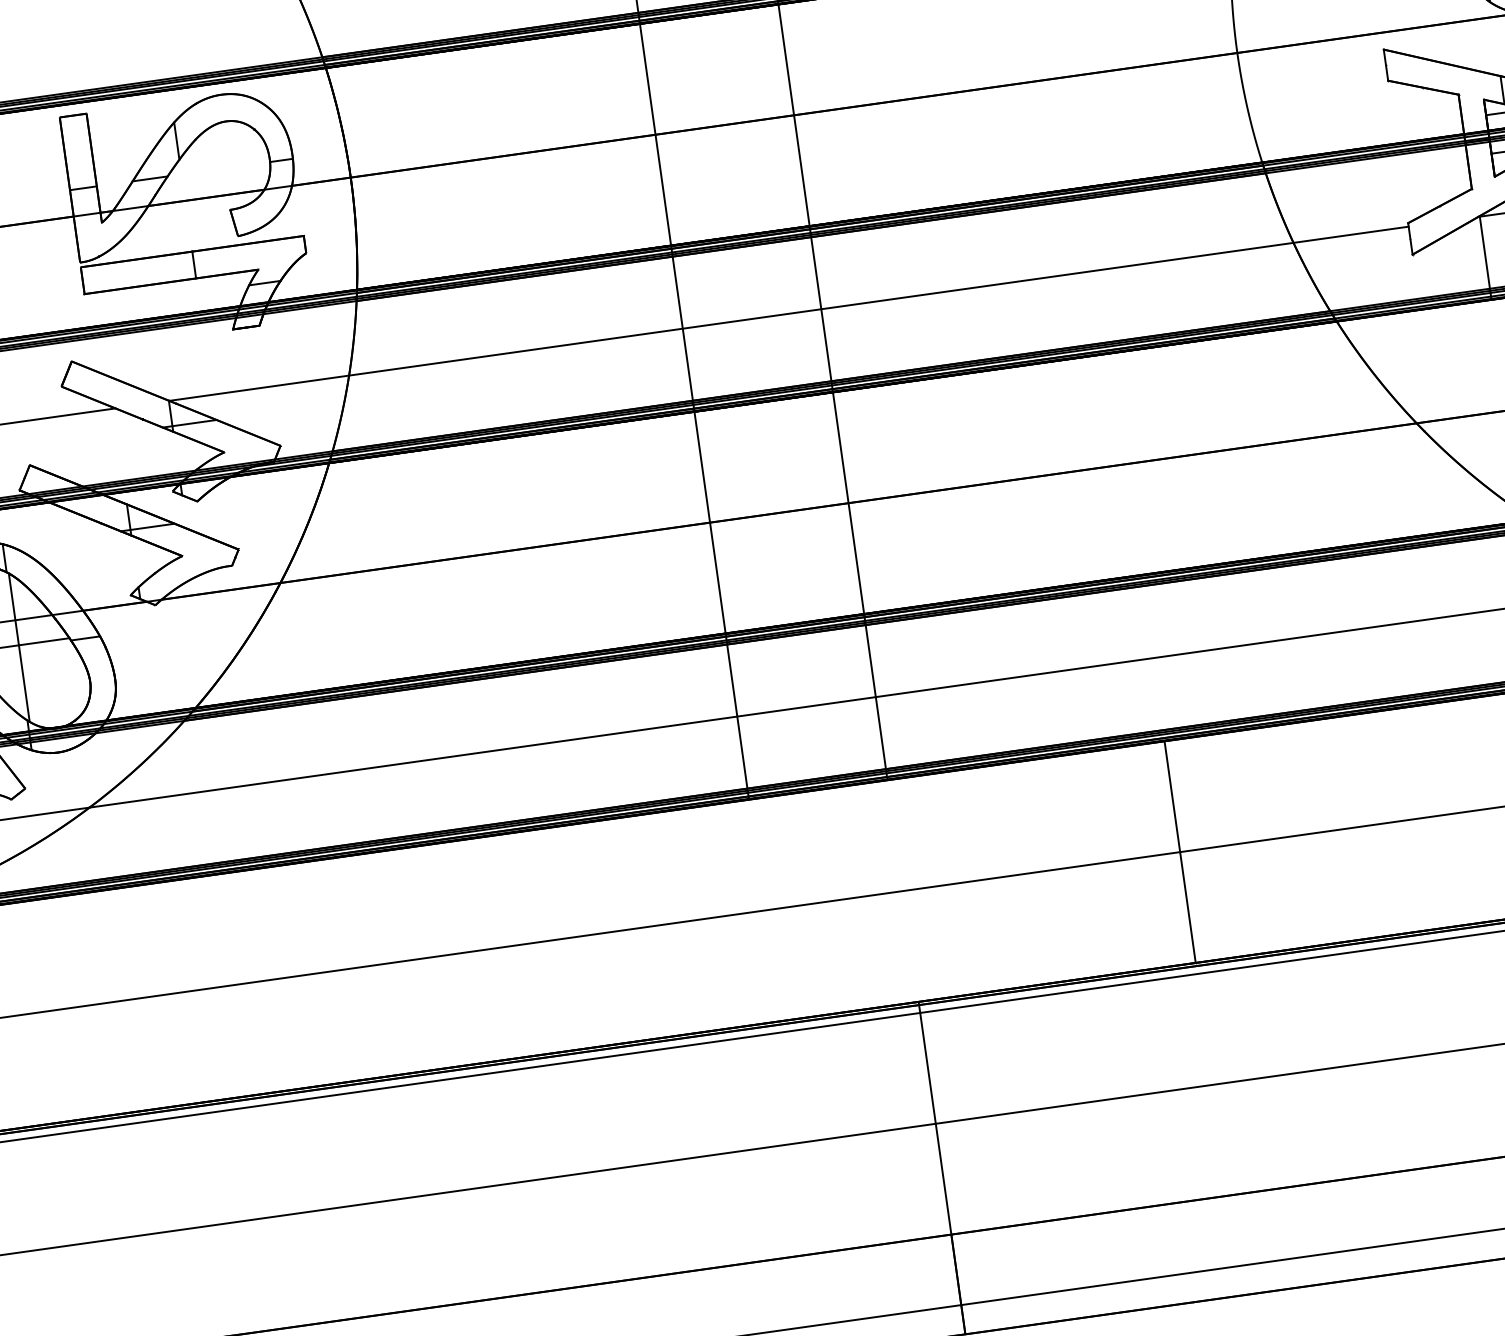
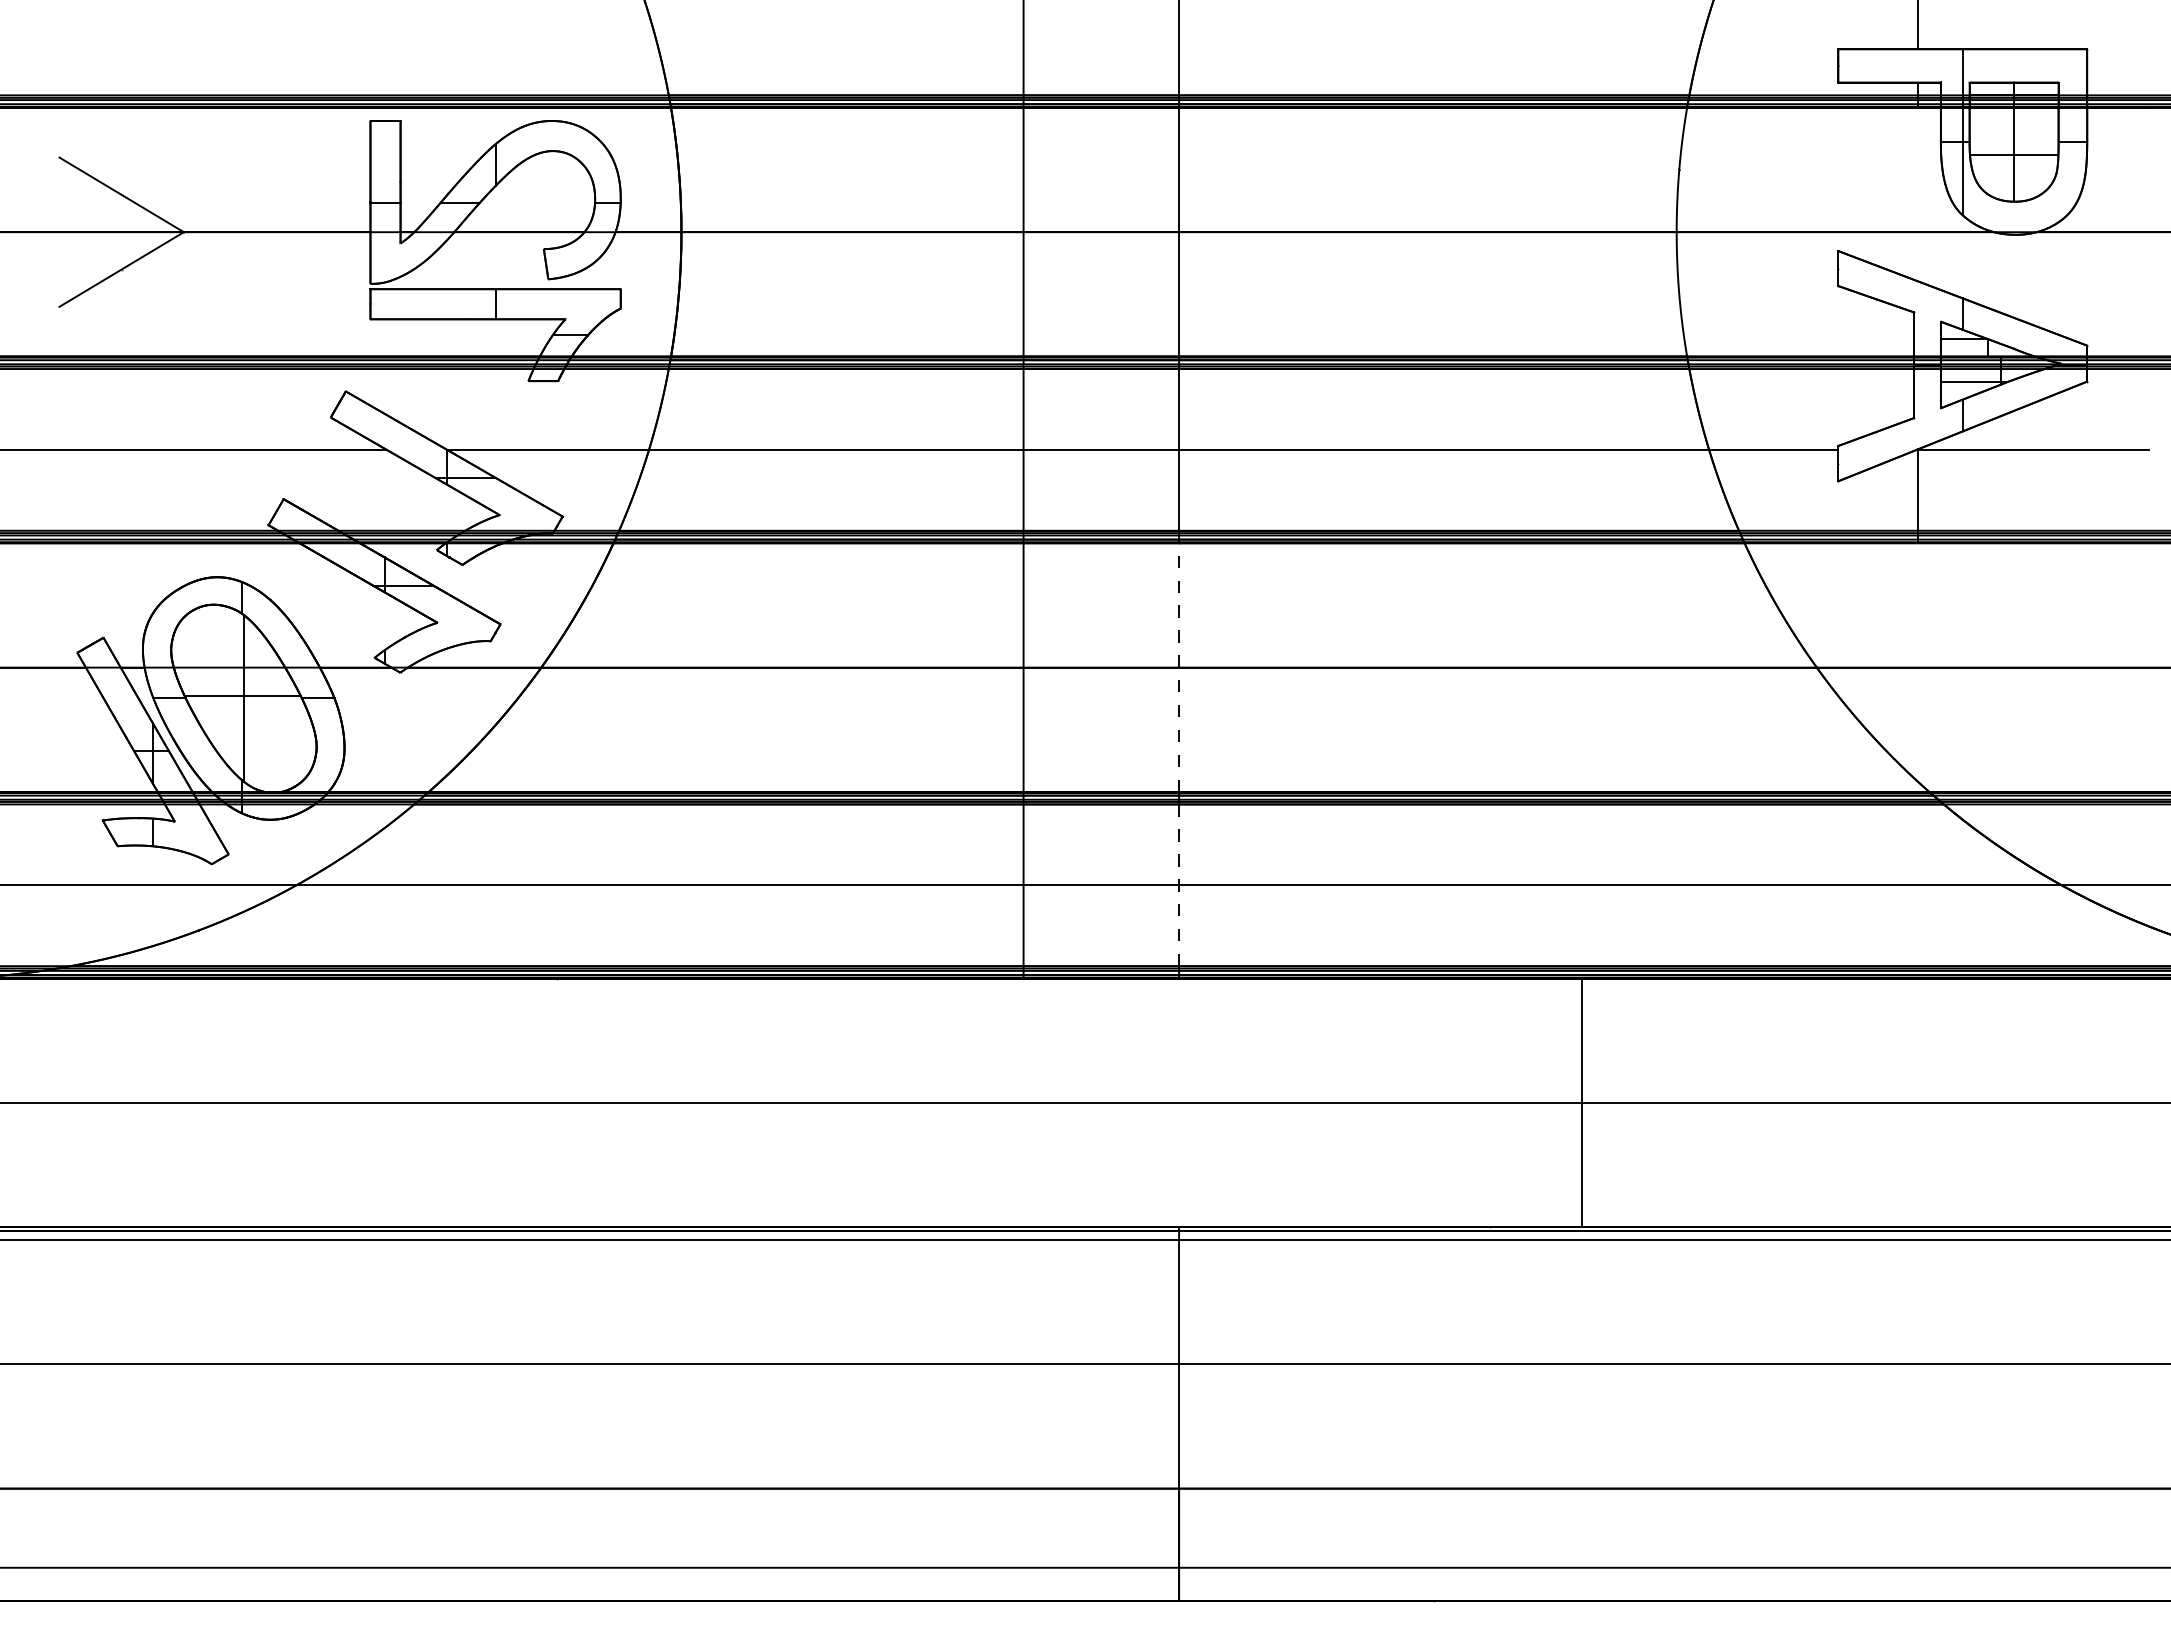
line: (848, 503) -> (1179, 667), solid -> dashed
line: (876, 697) -> (1179, 885), solid -> dashed
line: (1180, 851) -> (1582, 1102), moved

